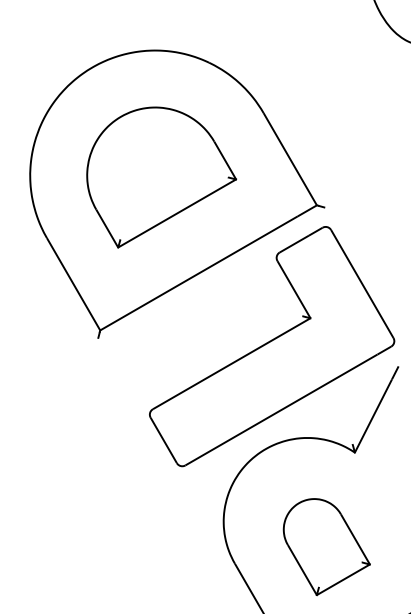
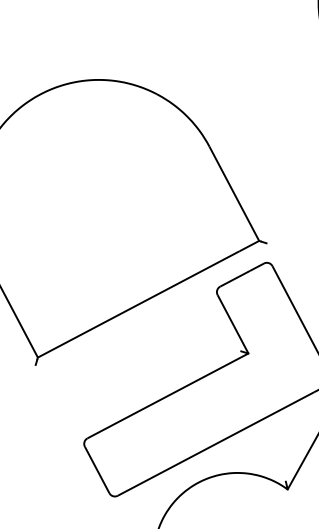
part: (161, 177) -> (104, 207), removed

